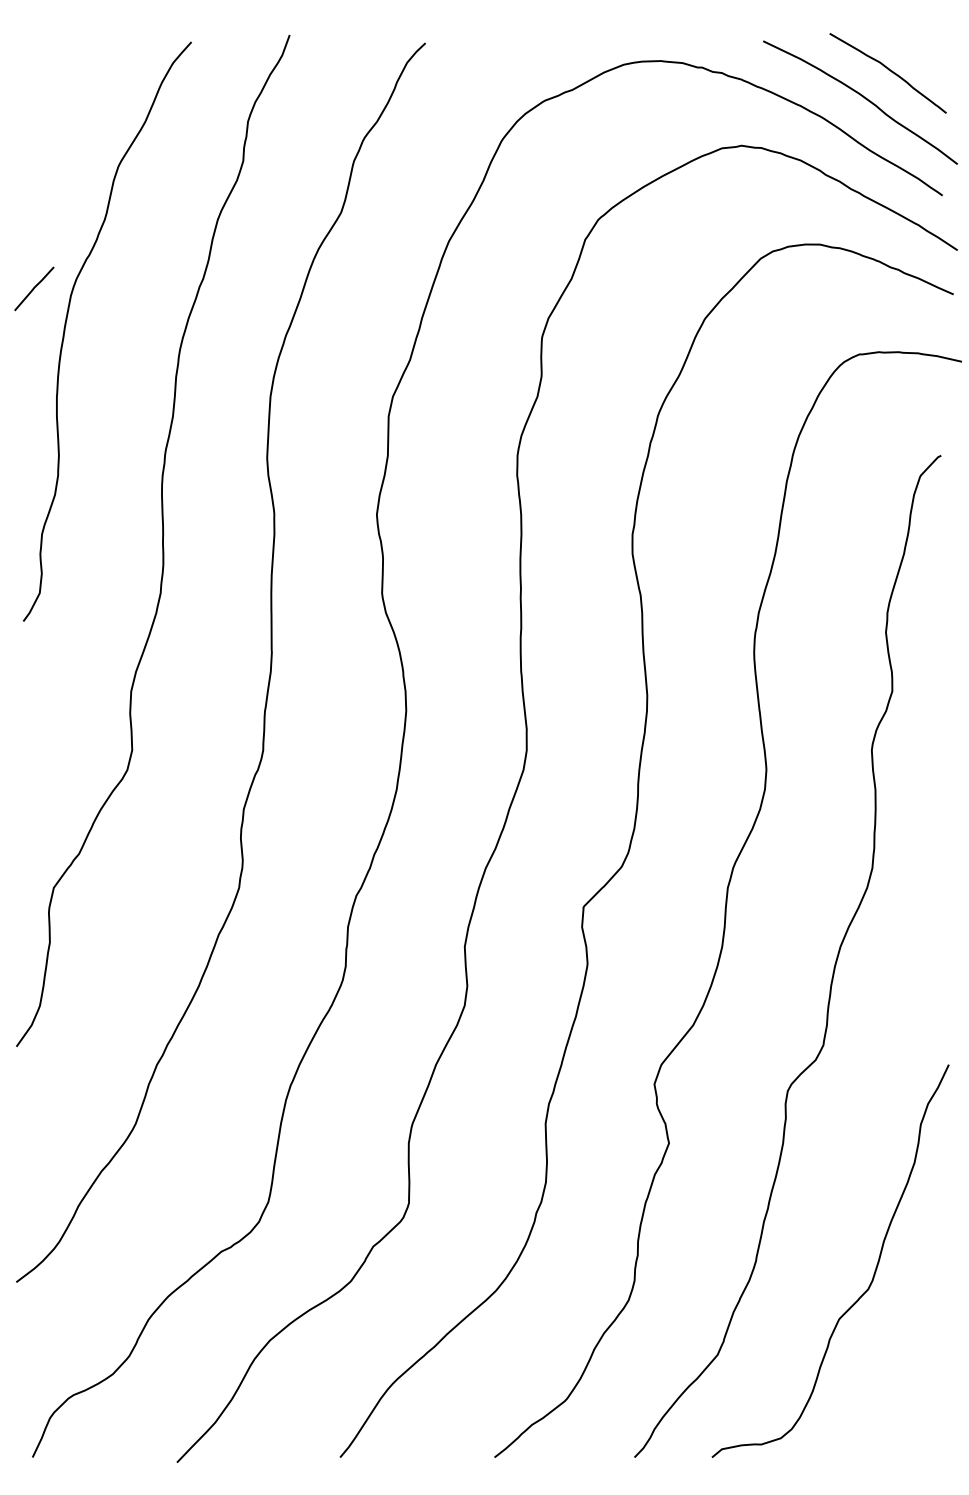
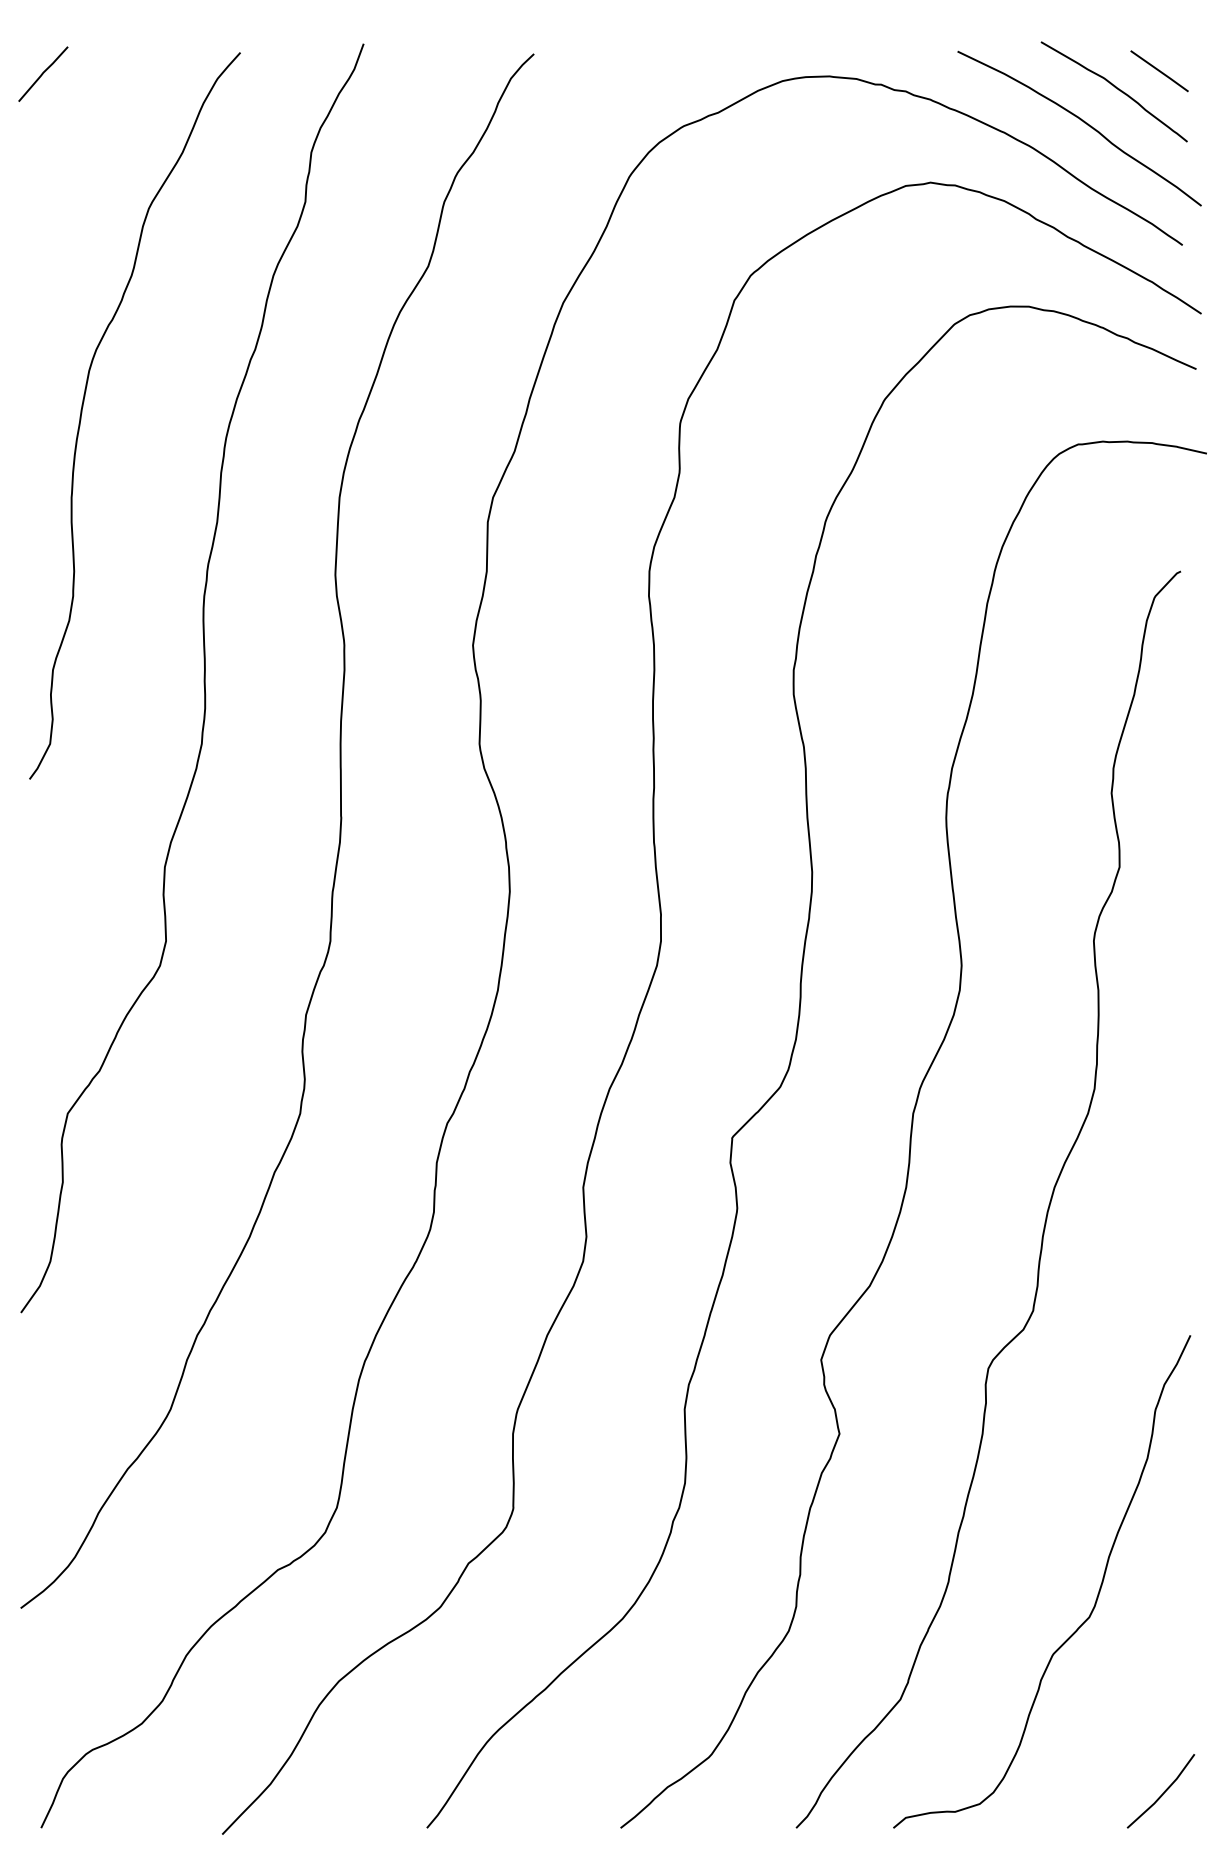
line: (924, 57) -> (1159, 71), added
line: (34, 288) -> (43, 73), moved
line: (926, 1429) -> (1162, 1793), added

